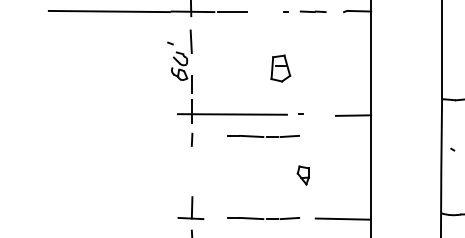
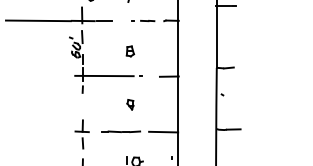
part: (281, 68) -> (130, 51), size x0.71
line: (262, 135) -> (120, 87), removed
part: (303, 175) -> (130, 104), moved

